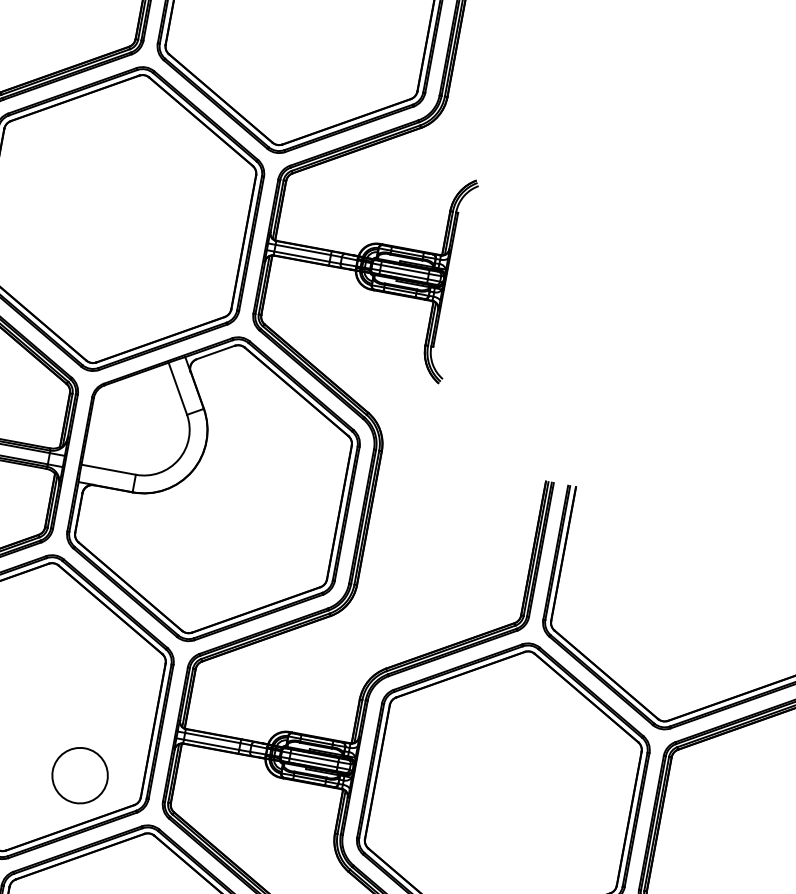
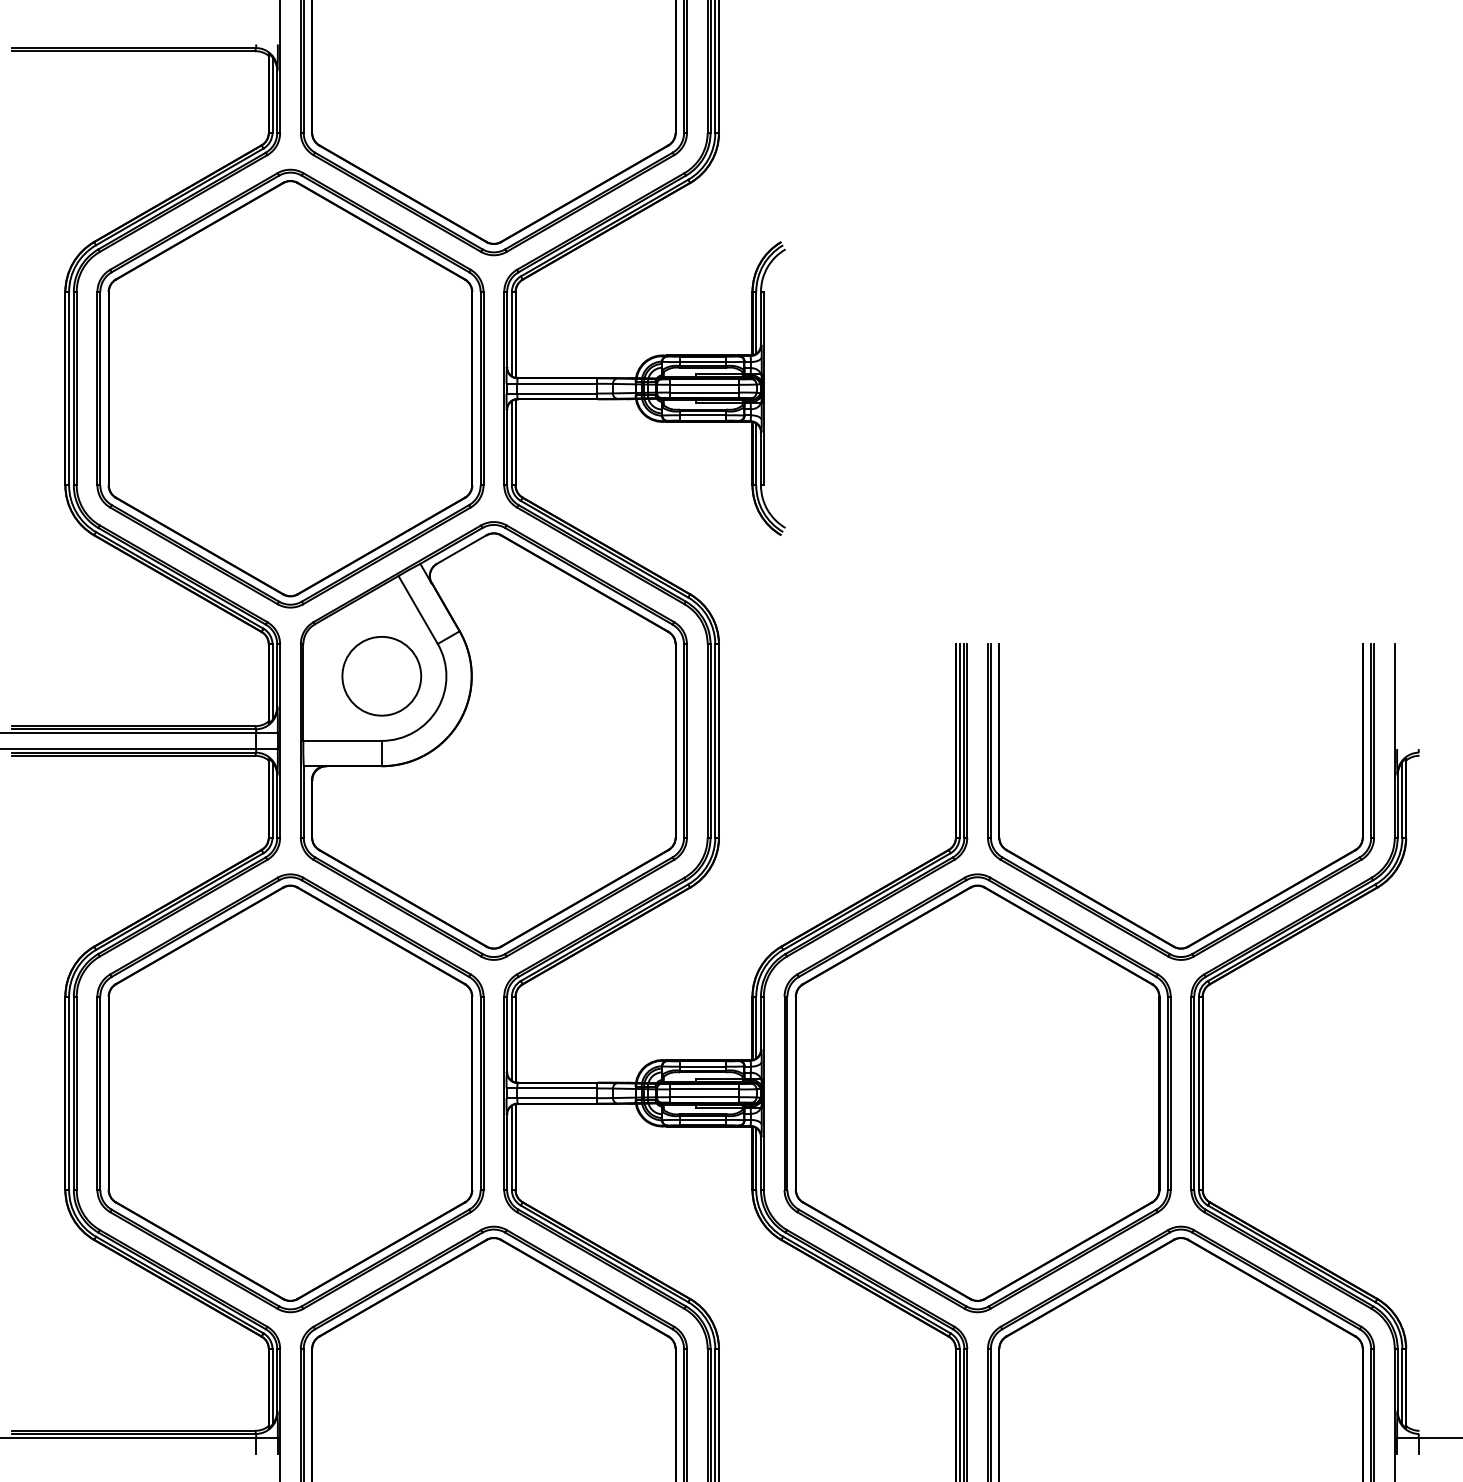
circle: (79, 775) -> (381, 676), moved

